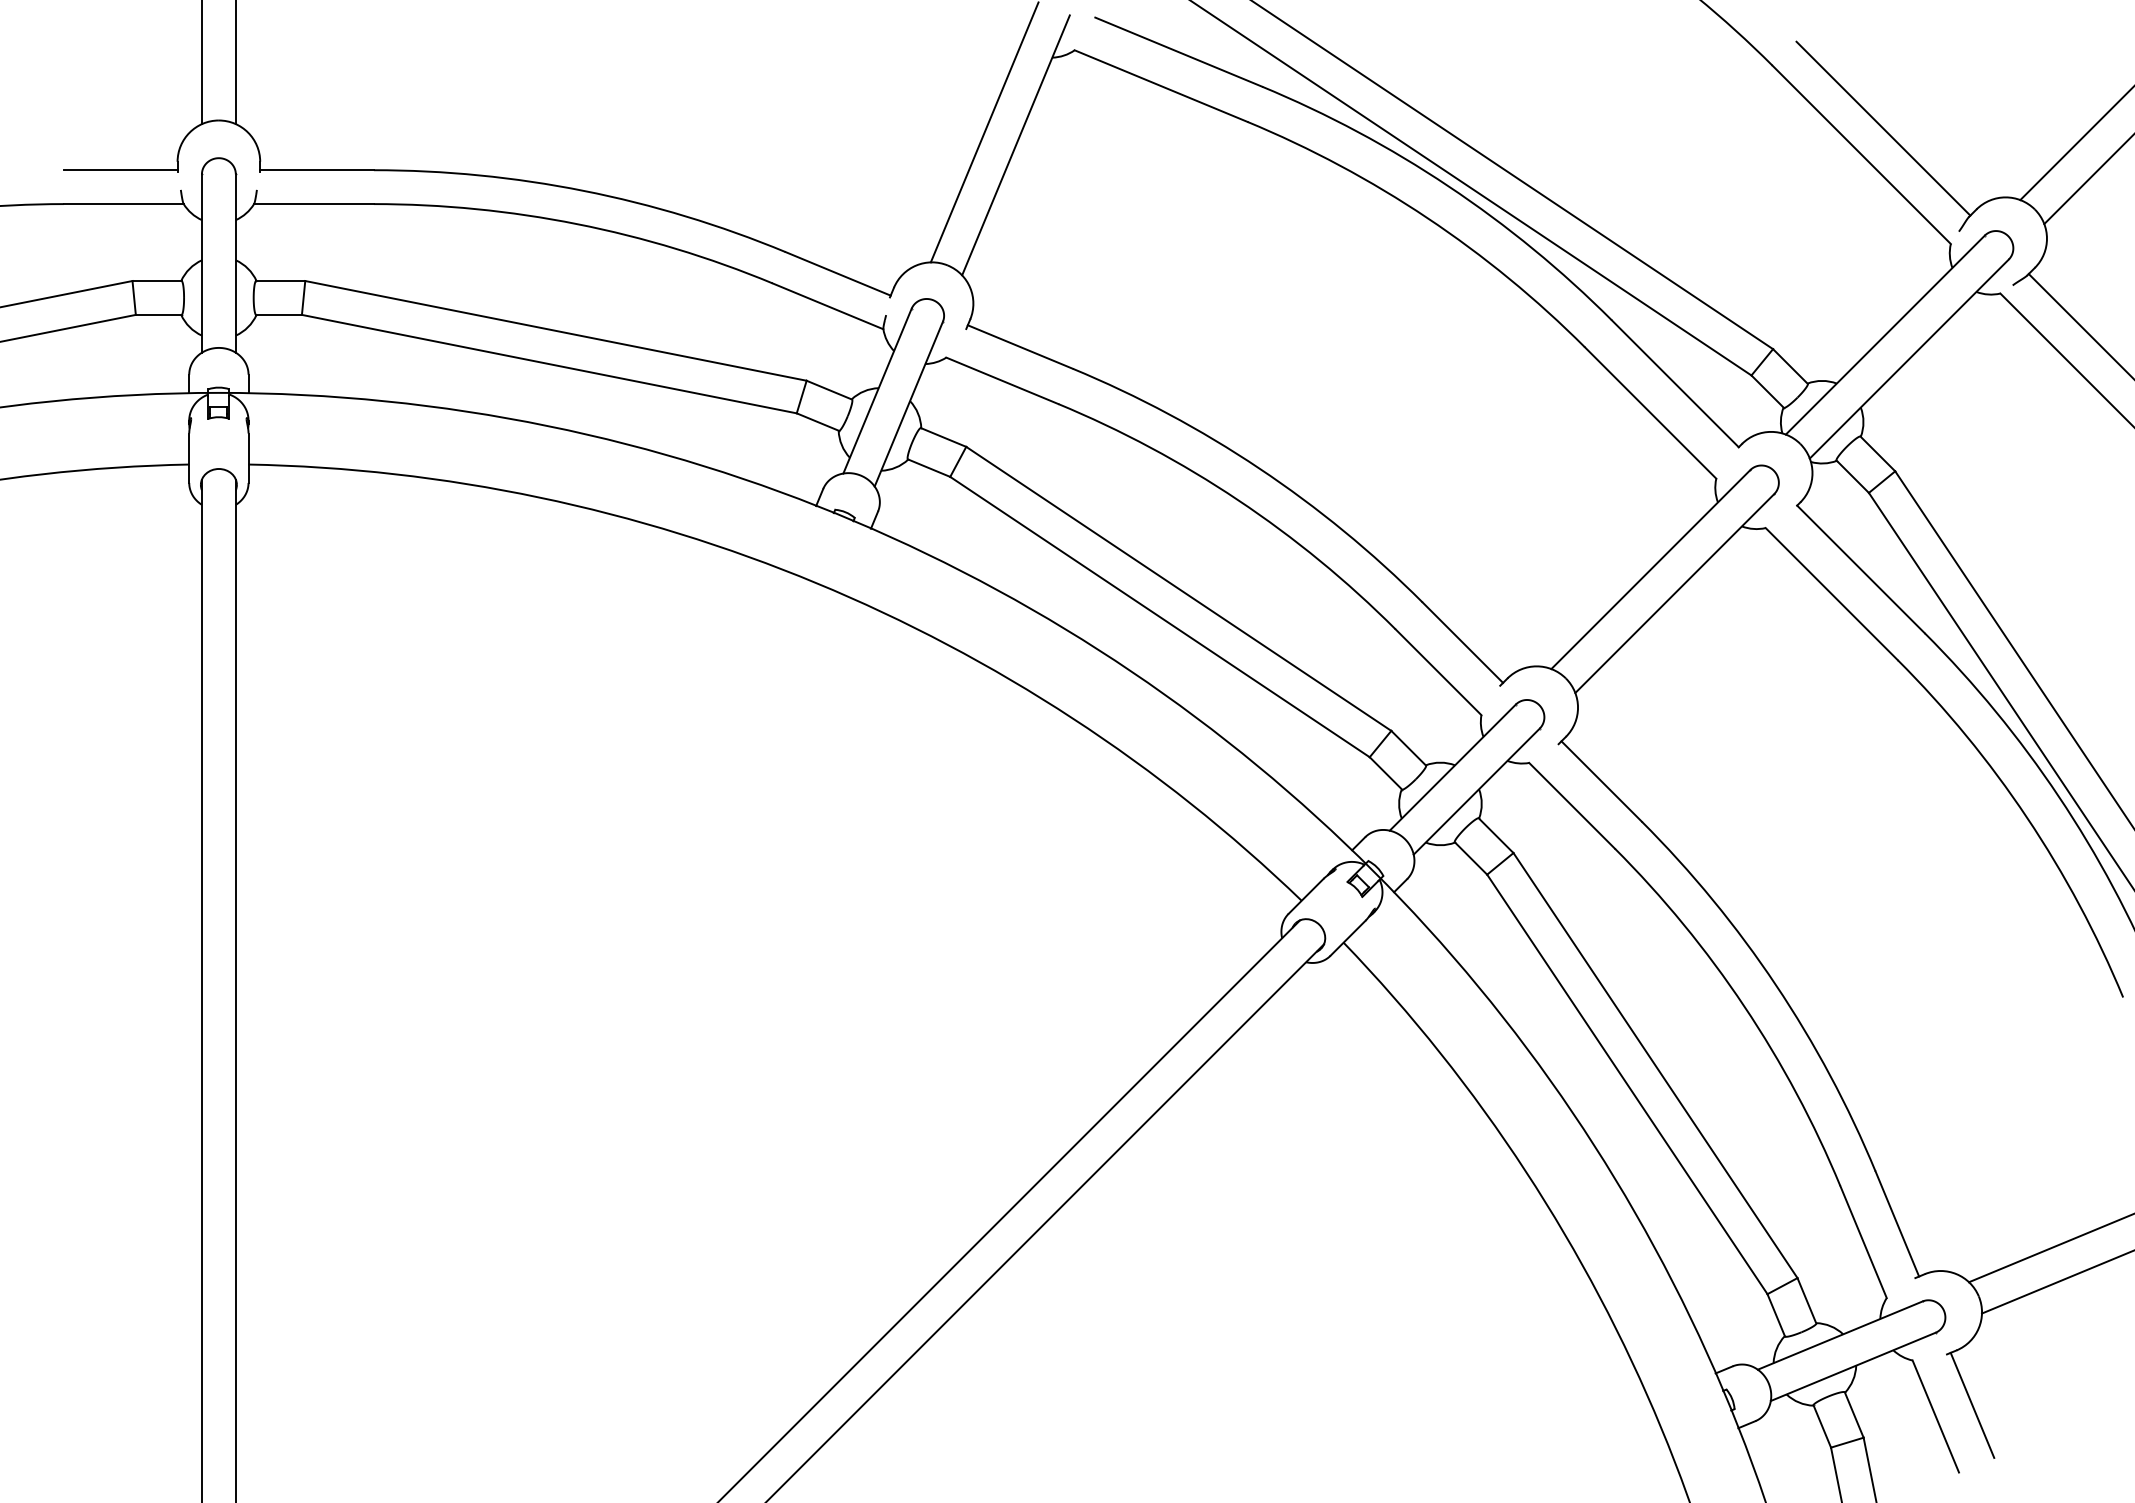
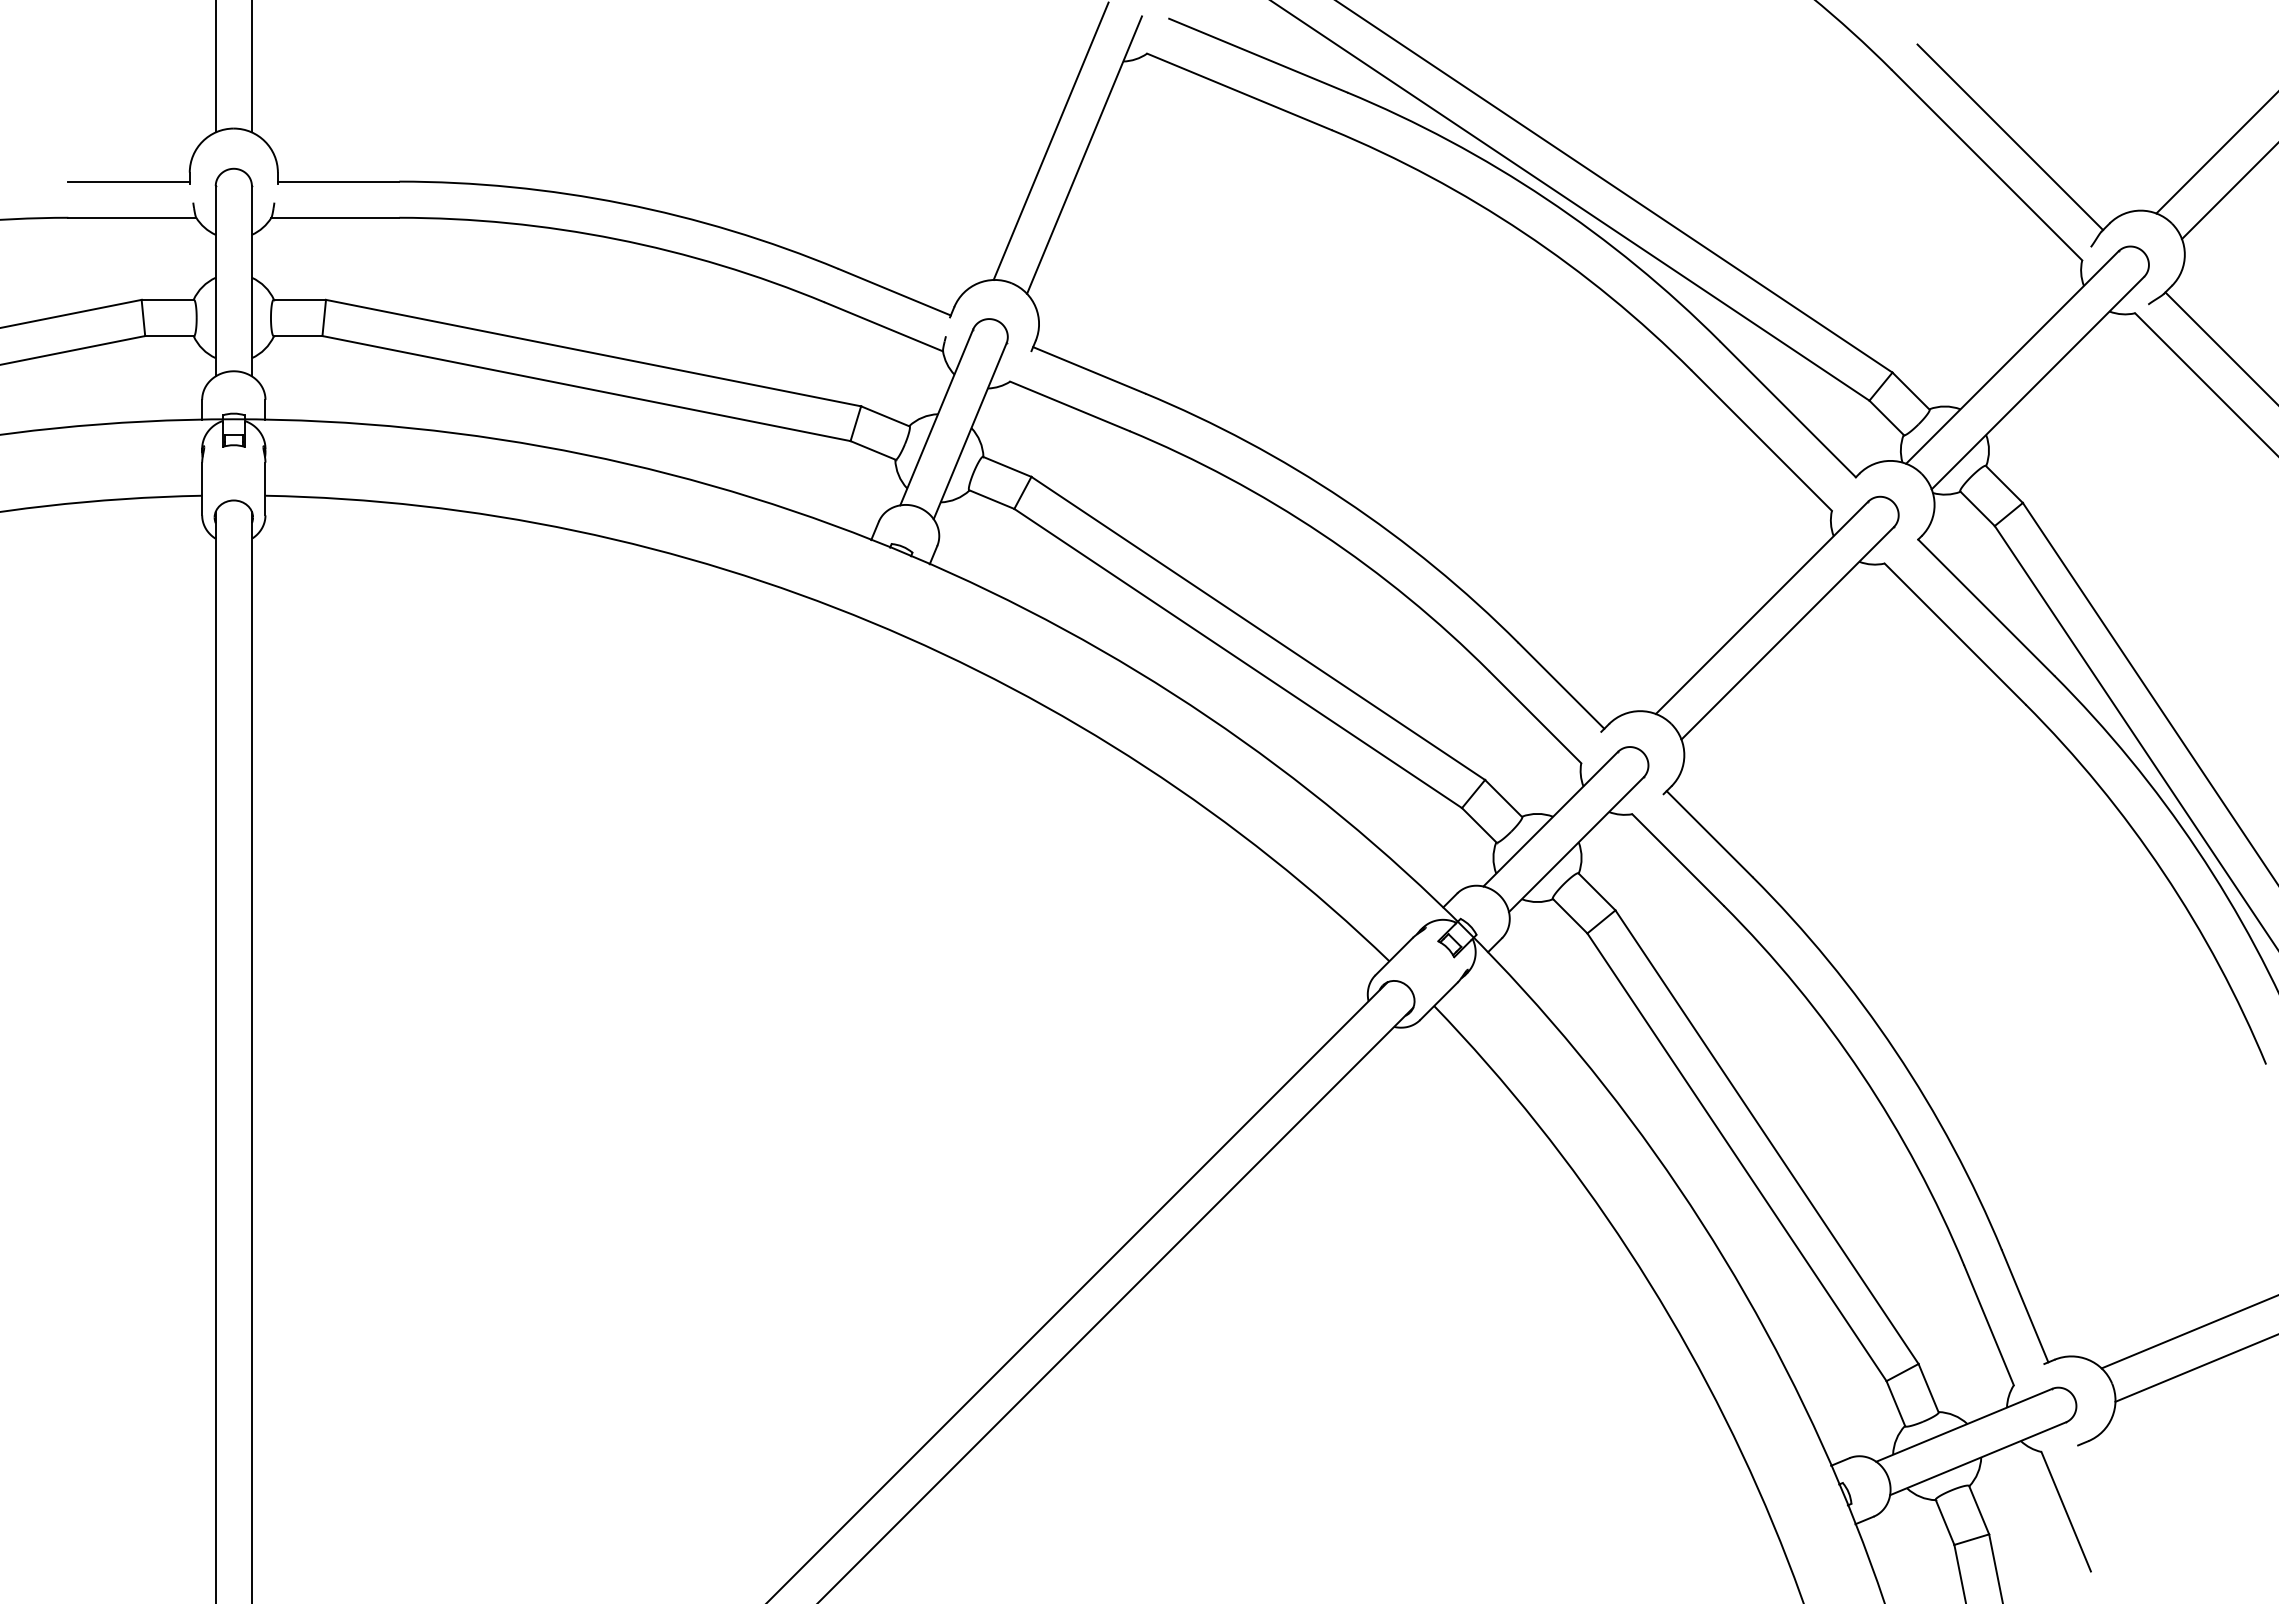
line: (1972, 1405) -> (2105, 1499), removed

